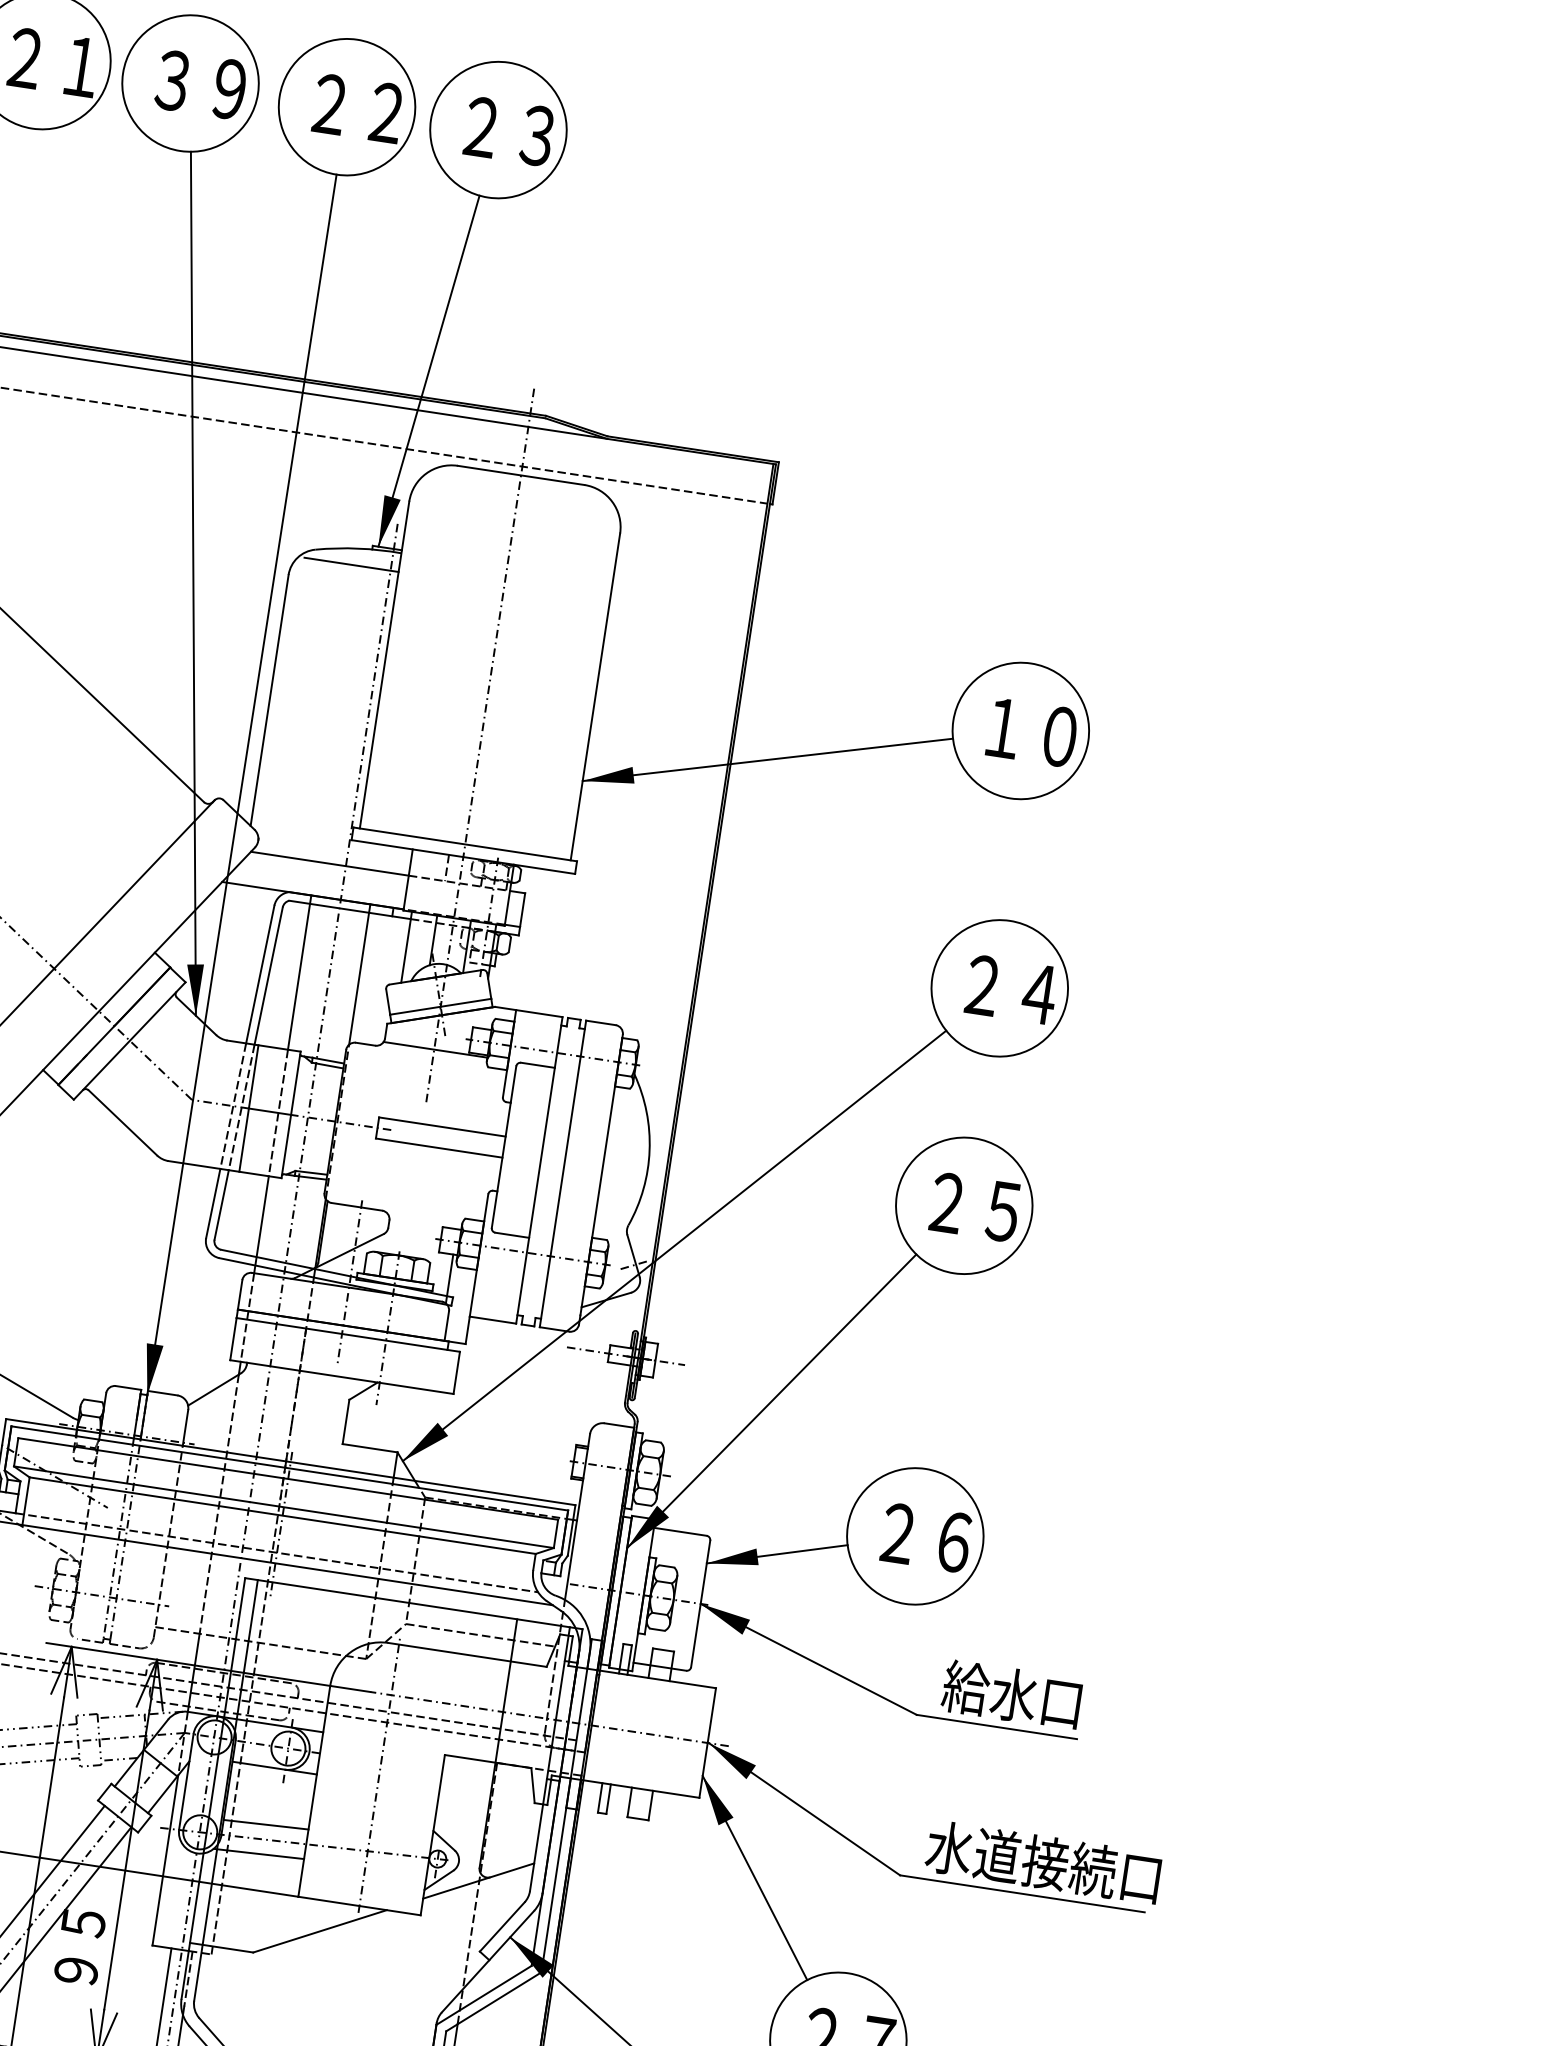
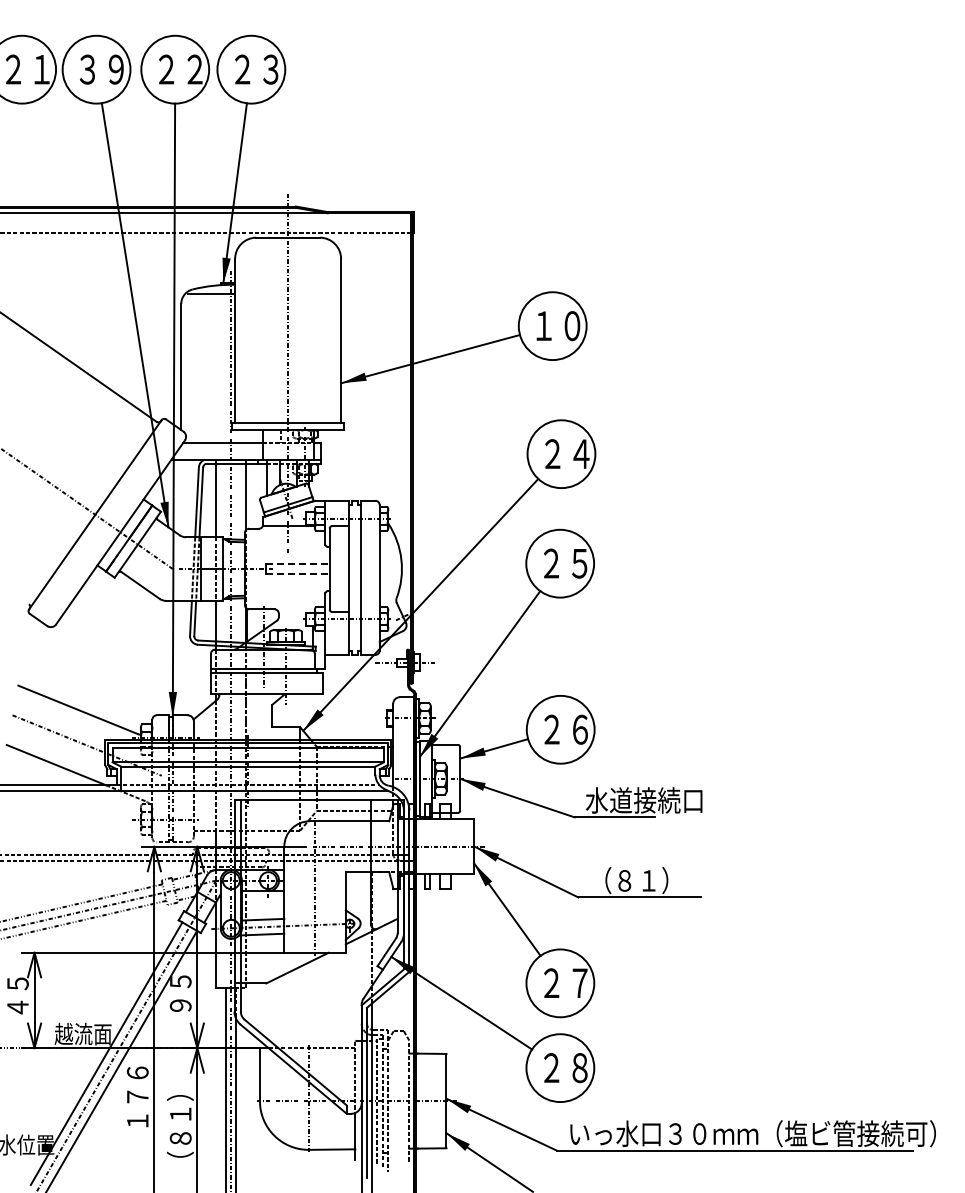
line: (441, 1126) -> (297, 563), solid -> dashed
line: (438, 1148) -> (297, 574), solid -> dashed
text: (1058, 1701) -> (643, 800), 給水口 -> 水道接続口
text: (1042, 1862) -> (647, 880), 水道接続口 -> （８１）

